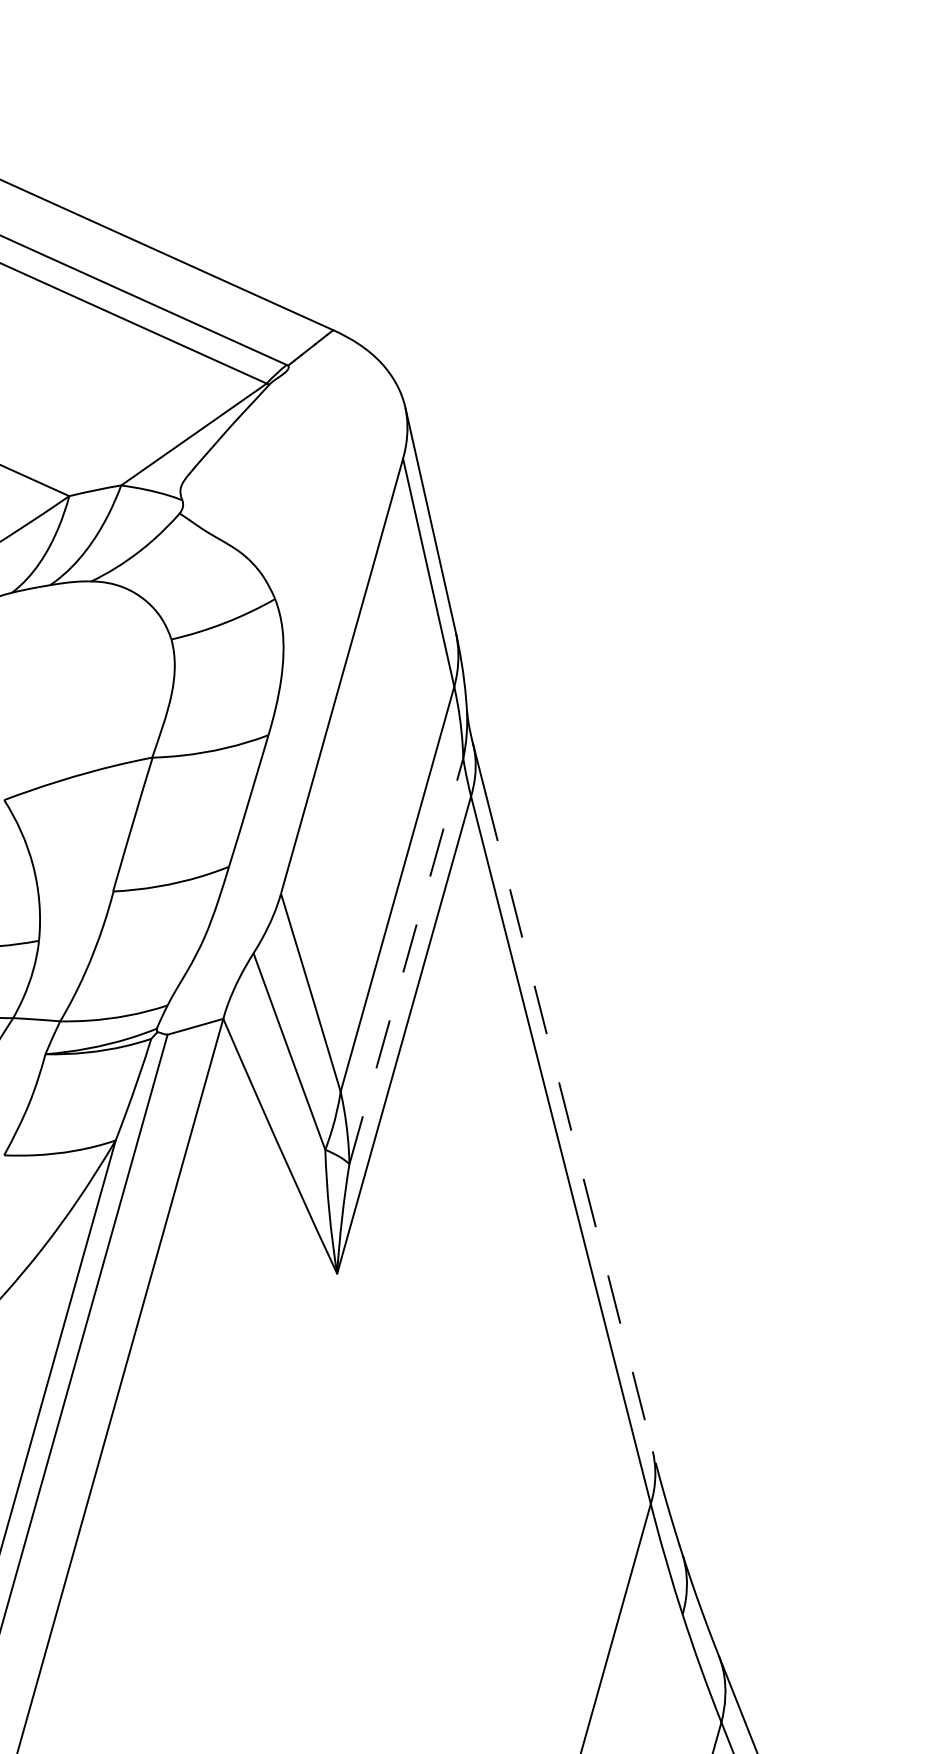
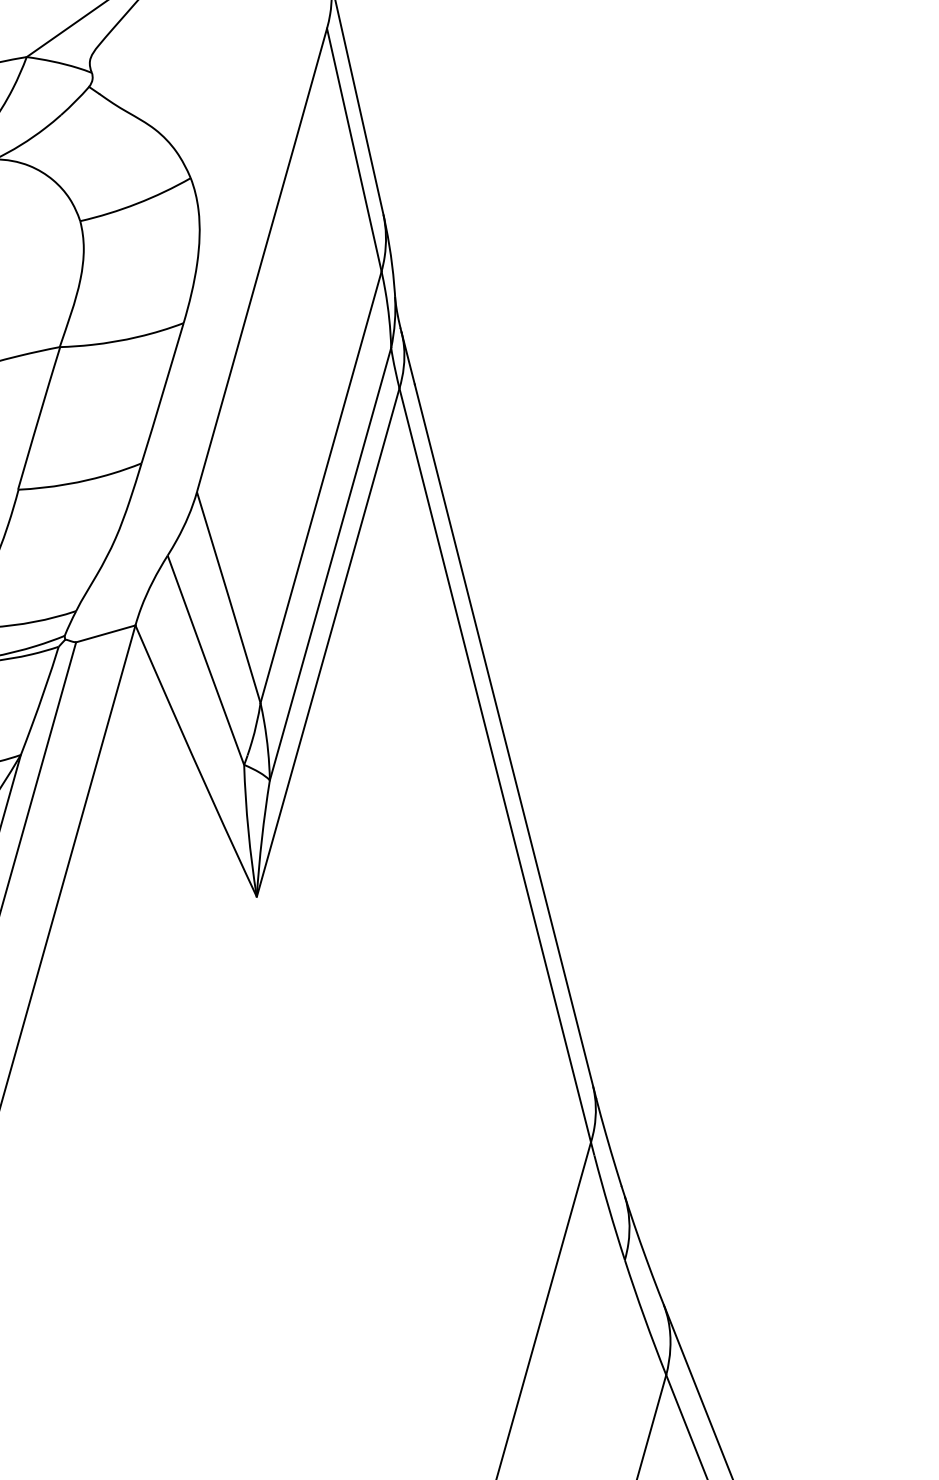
line: (406, 961) -> (330, 564), dashed -> solid
line: (570, 1127) -> (505, 741), dashed -> solid

